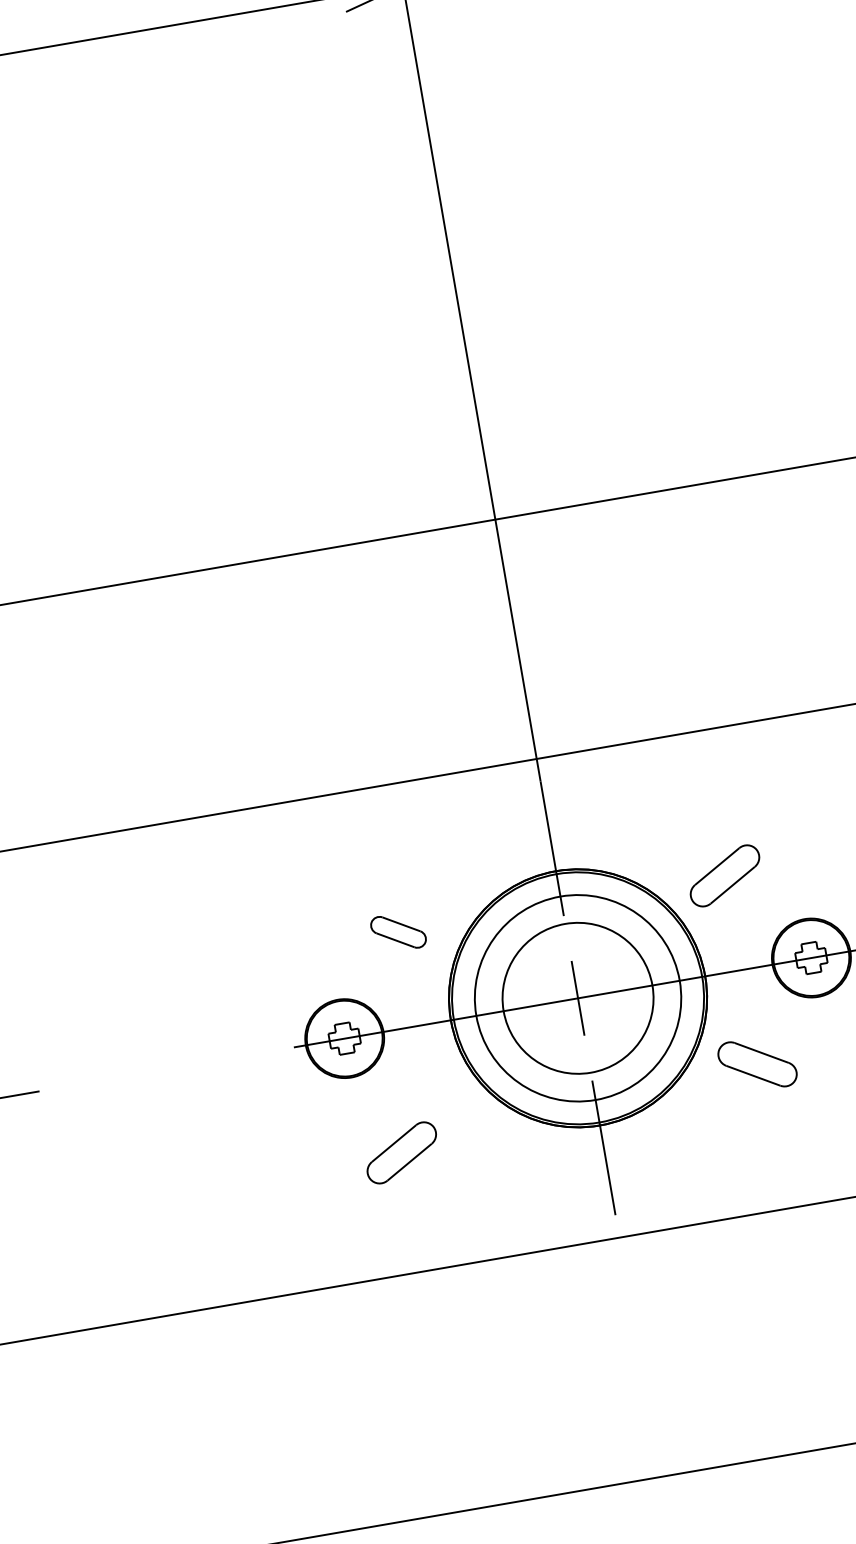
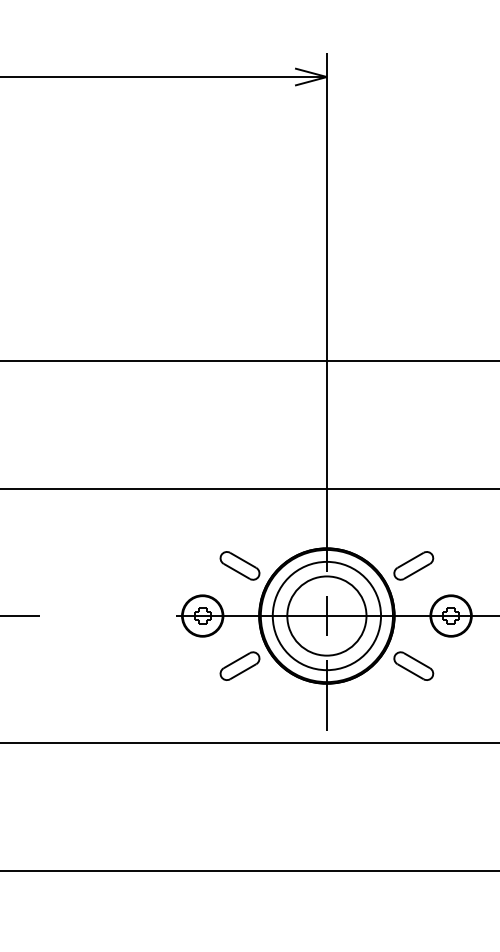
part: (397, 931) -> (239, 565), size x1.43
part: (400, 1151) -> (239, 665), moved

